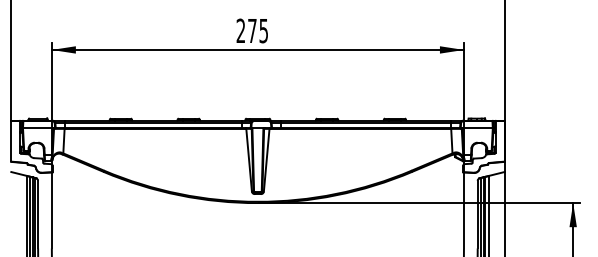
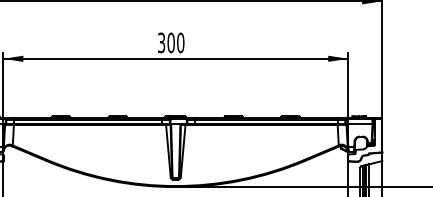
text: (252, 30) -> (171, 42), 275 -> 300

